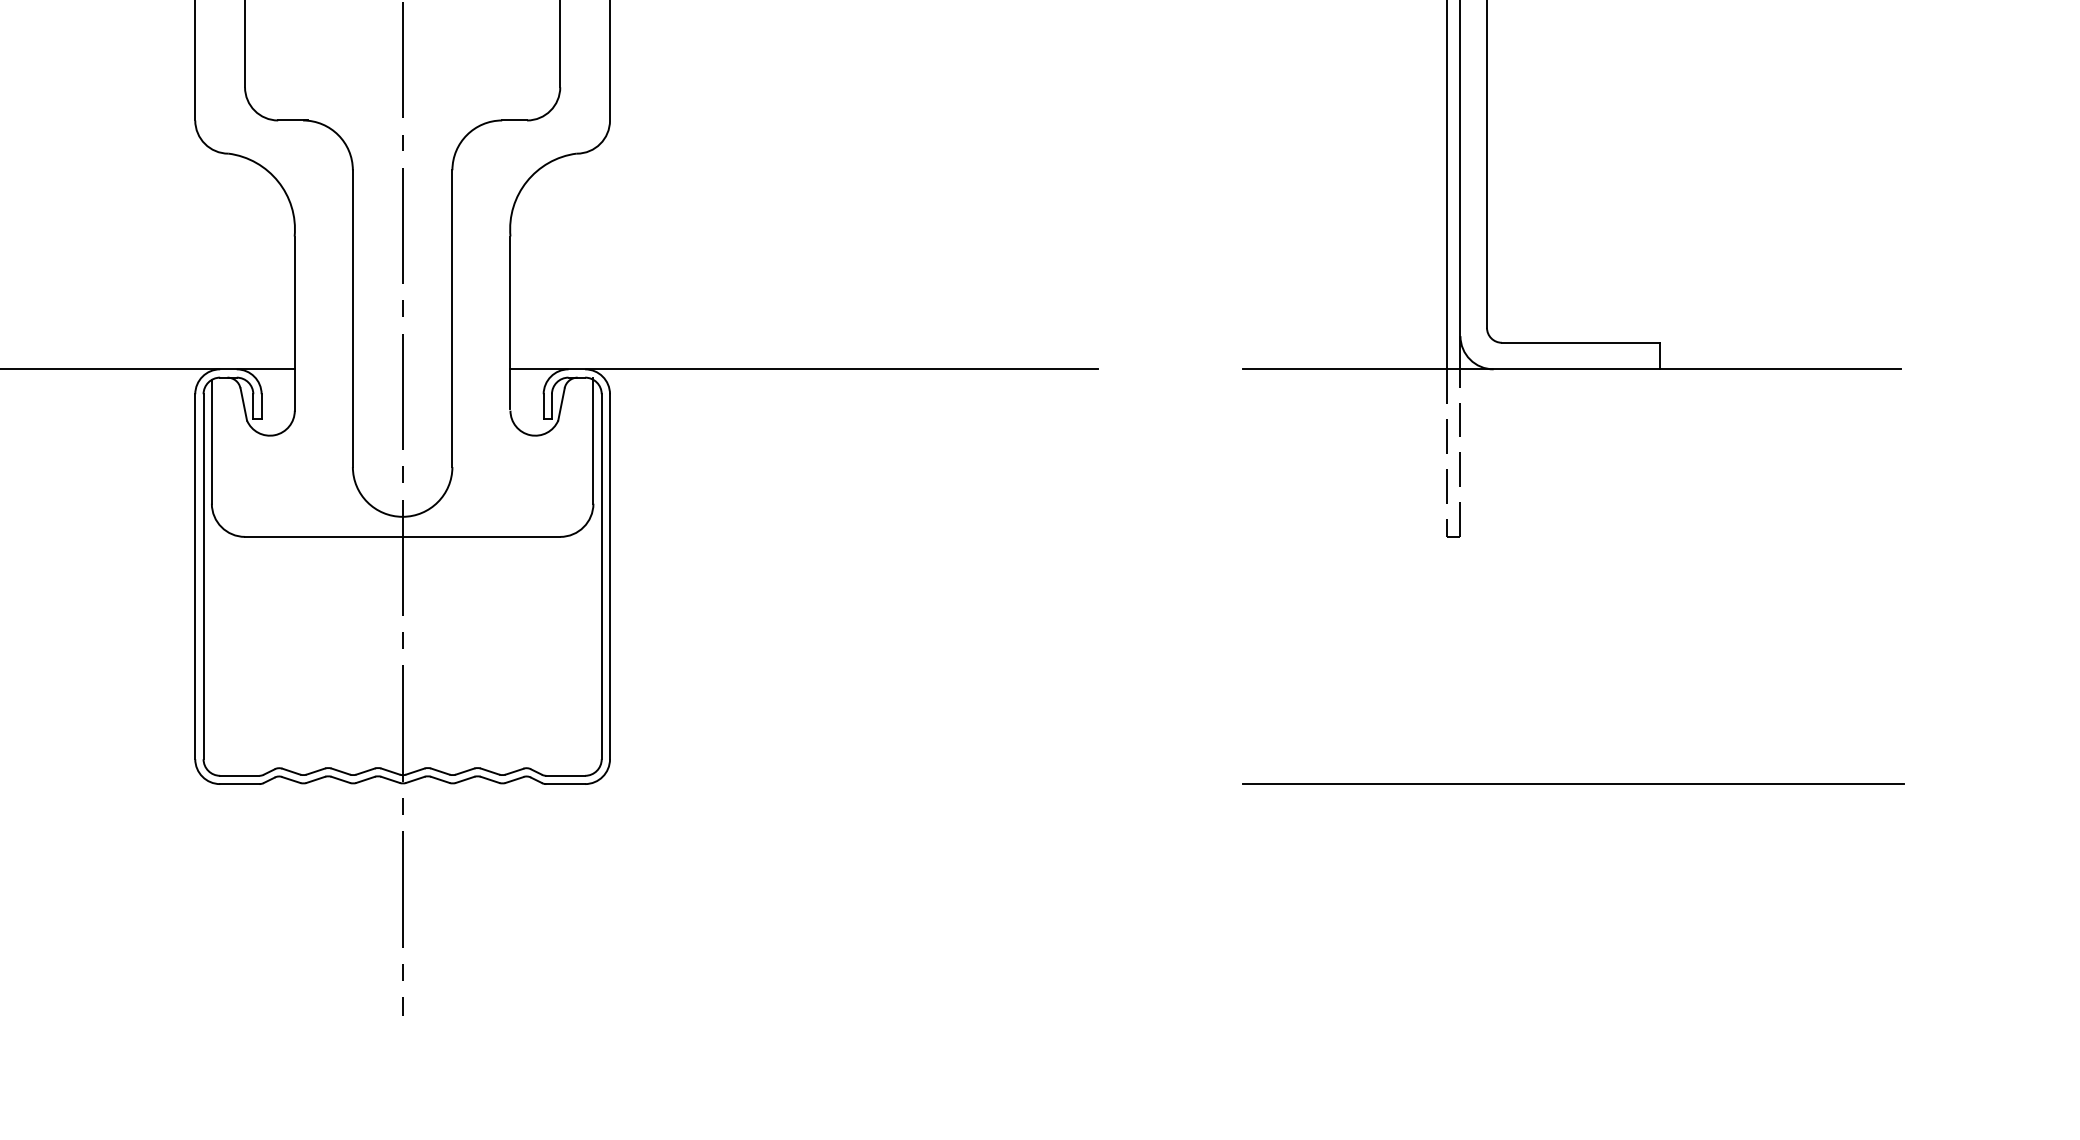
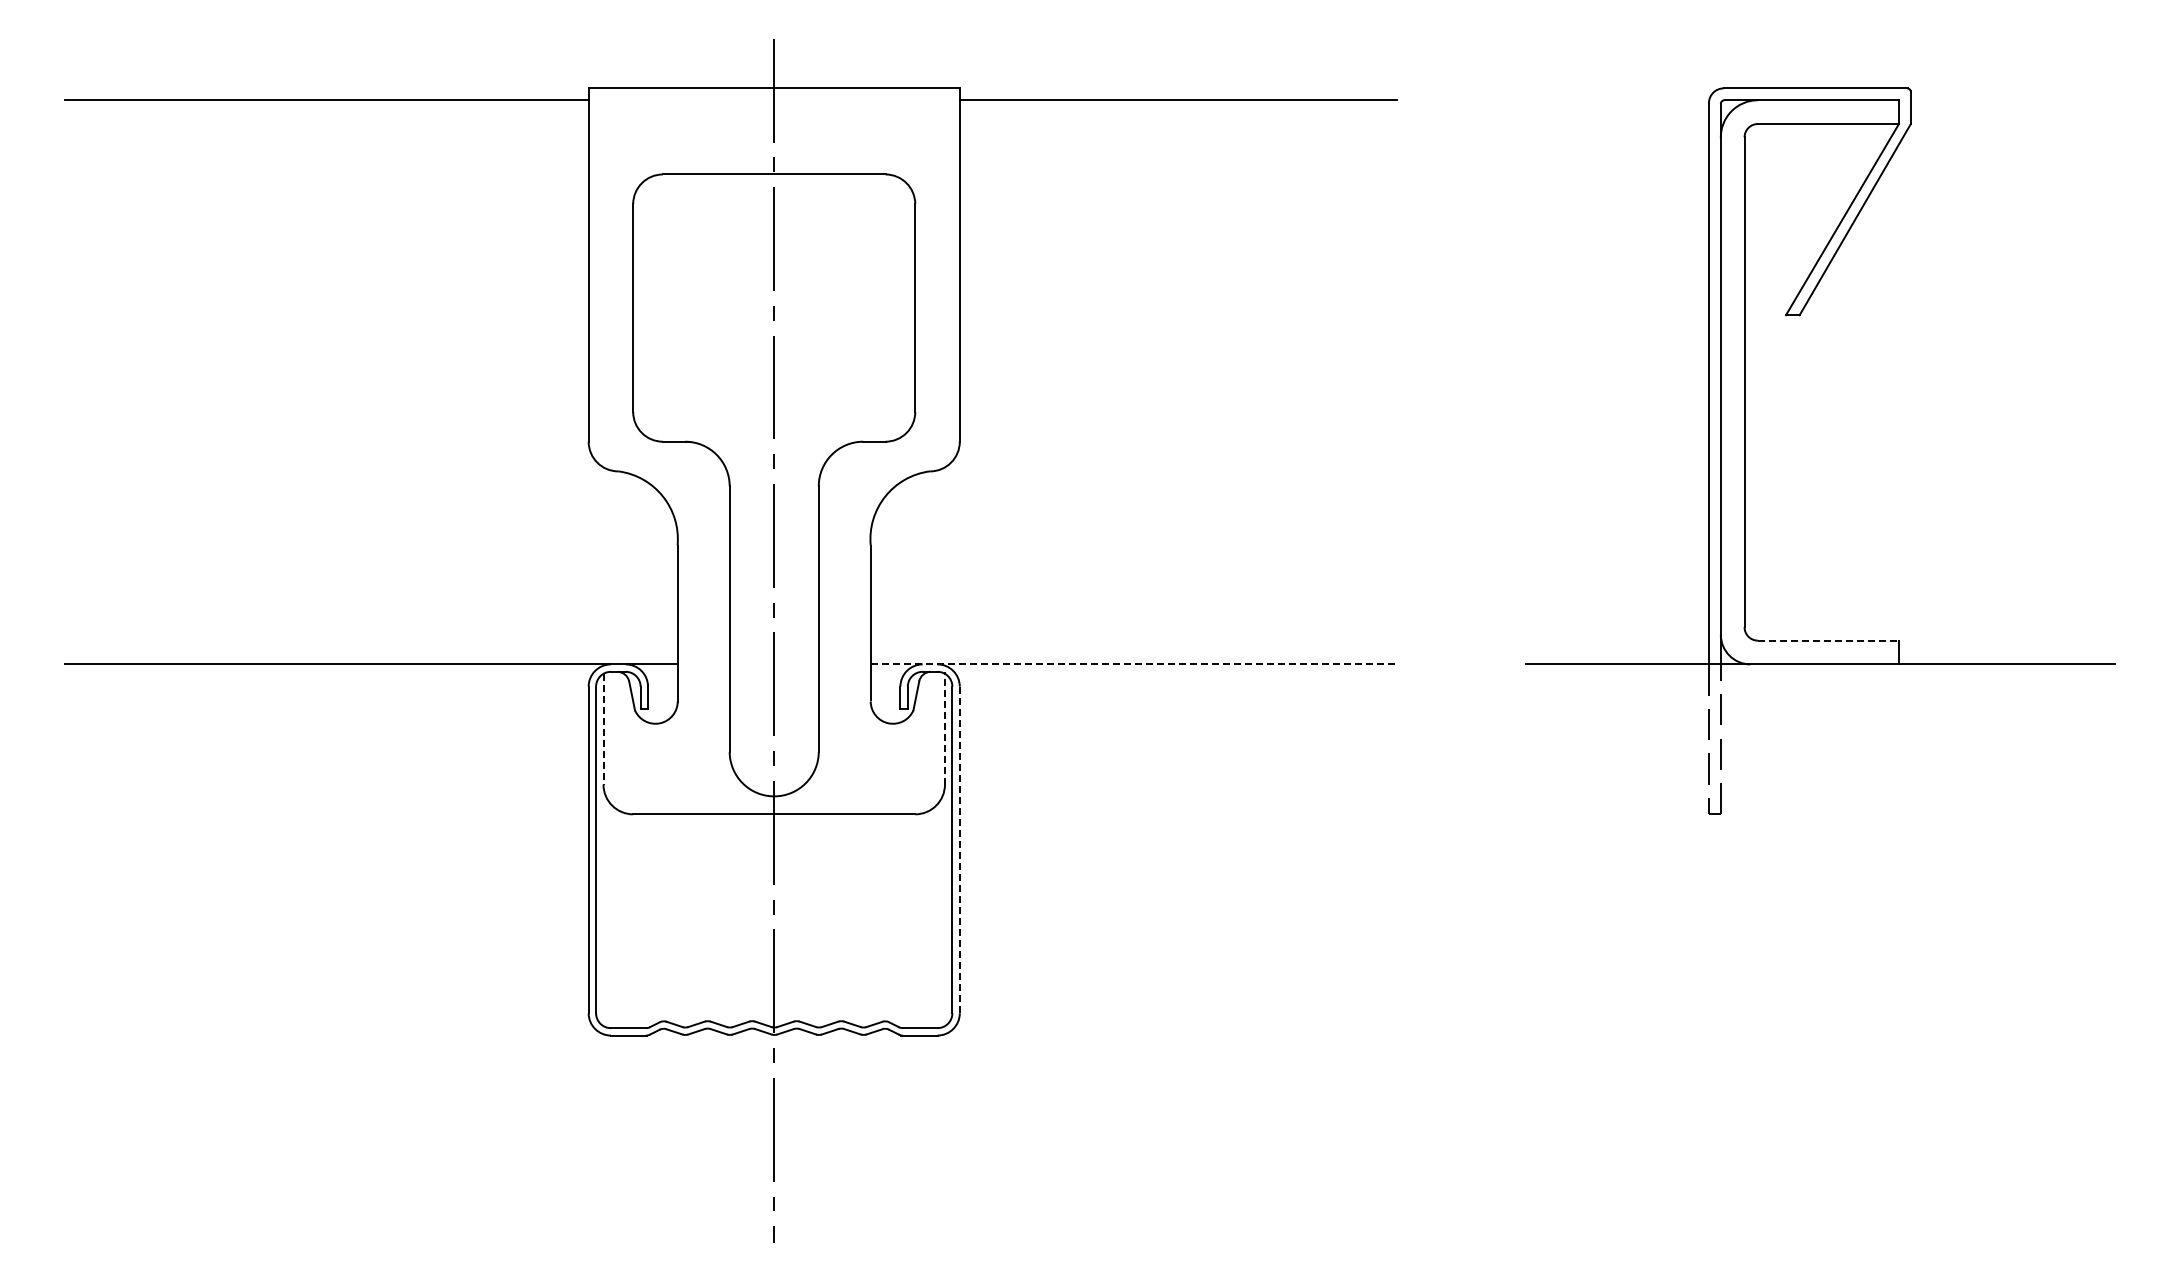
line: (1580, 342) -> (1828, 640), solid -> dashed
line: (804, 369) -> (1133, 664), solid -> dashed
line: (592, 439) -> (944, 727), solid -> dashed
line: (211, 442) -> (603, 729), solid -> dashed
line: (609, 576) -> (959, 849), solid -> dashed
line: (1572, 784) -> (1821, 1035), removed

